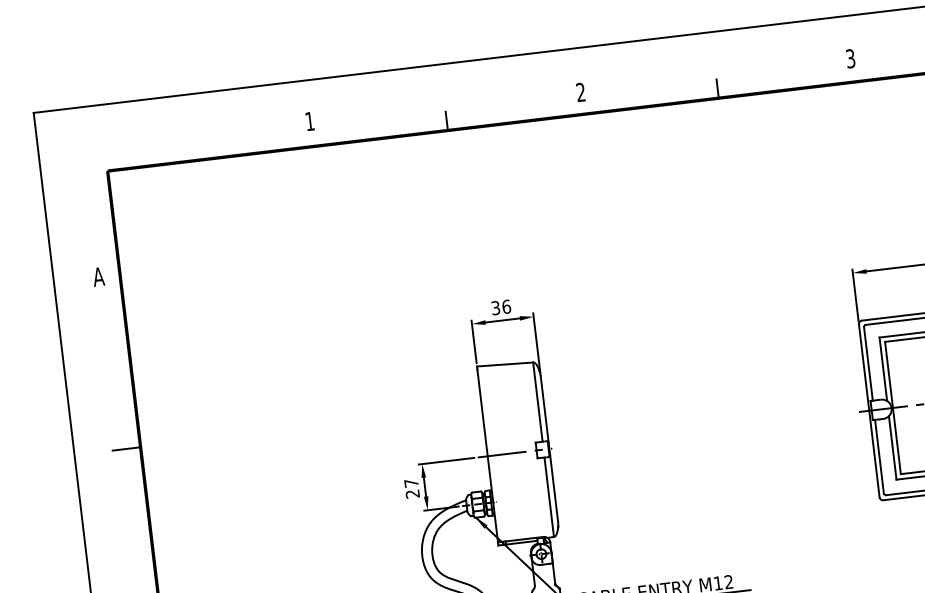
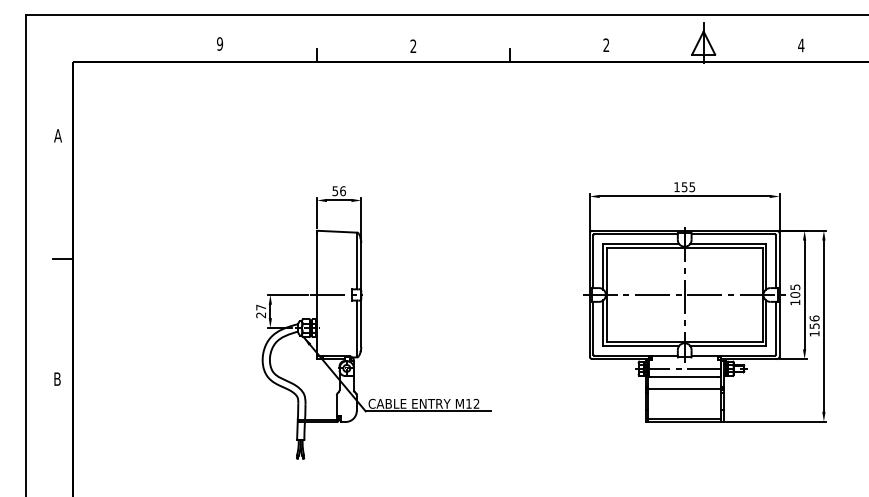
text: (850, 59) -> (606, 45), 3 -> 2
text: (310, 120) -> (220, 43), 1 -> 9
text: (495, 307) -> (335, 190), 36 -> 56

